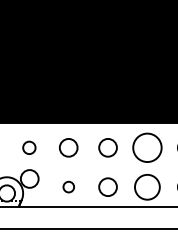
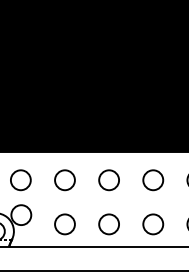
circle: (29, 147) -> (21, 179), size x1.43
circle: (147, 147) -> (153, 179), size x0.62
circle: (68, 186) -> (64, 223), size x1.67
circle: (147, 186) -> (153, 223), size x0.71

